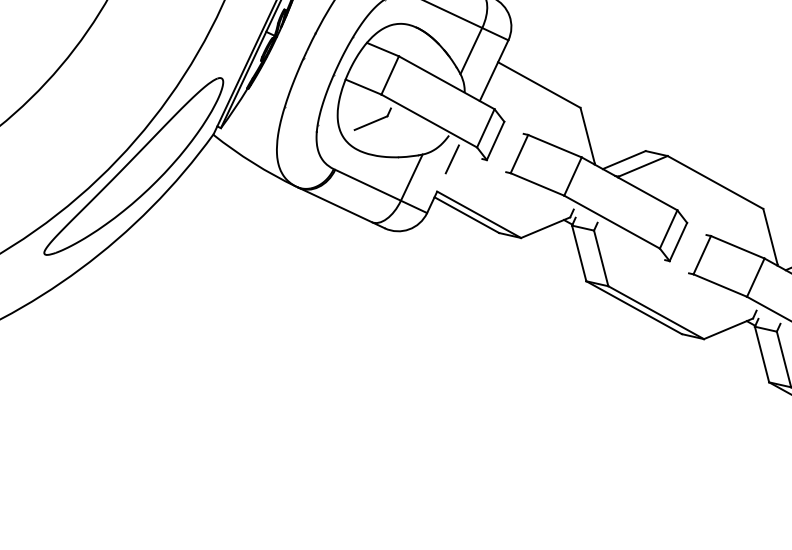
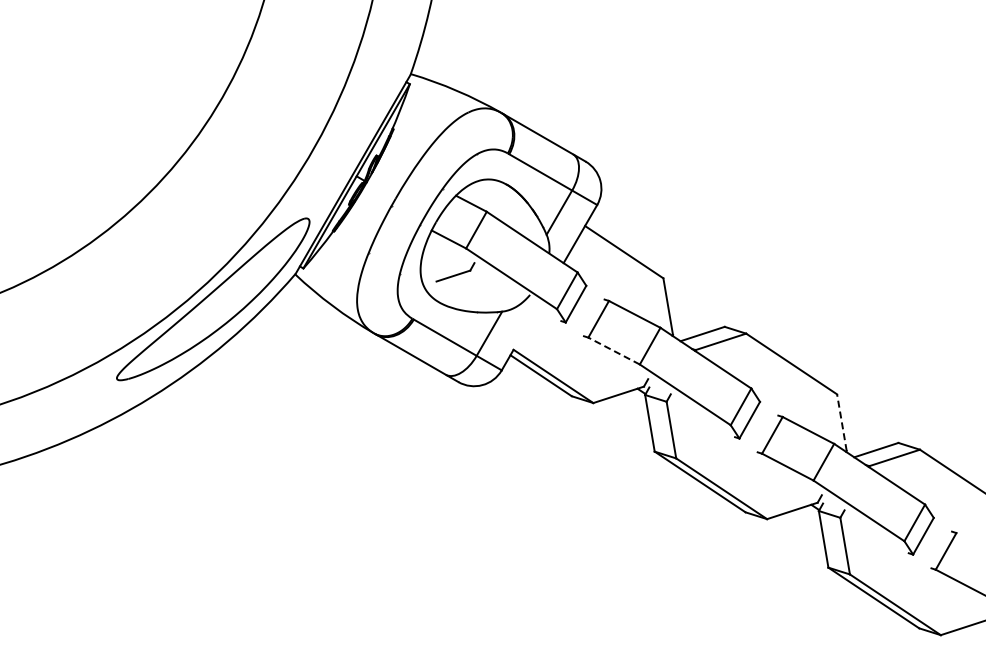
line: (452, 158) -> (531, 318), removed
line: (536, 183) -> (613, 350), solid -> dashed
line: (770, 236) -> (841, 422), solid -> dashed

